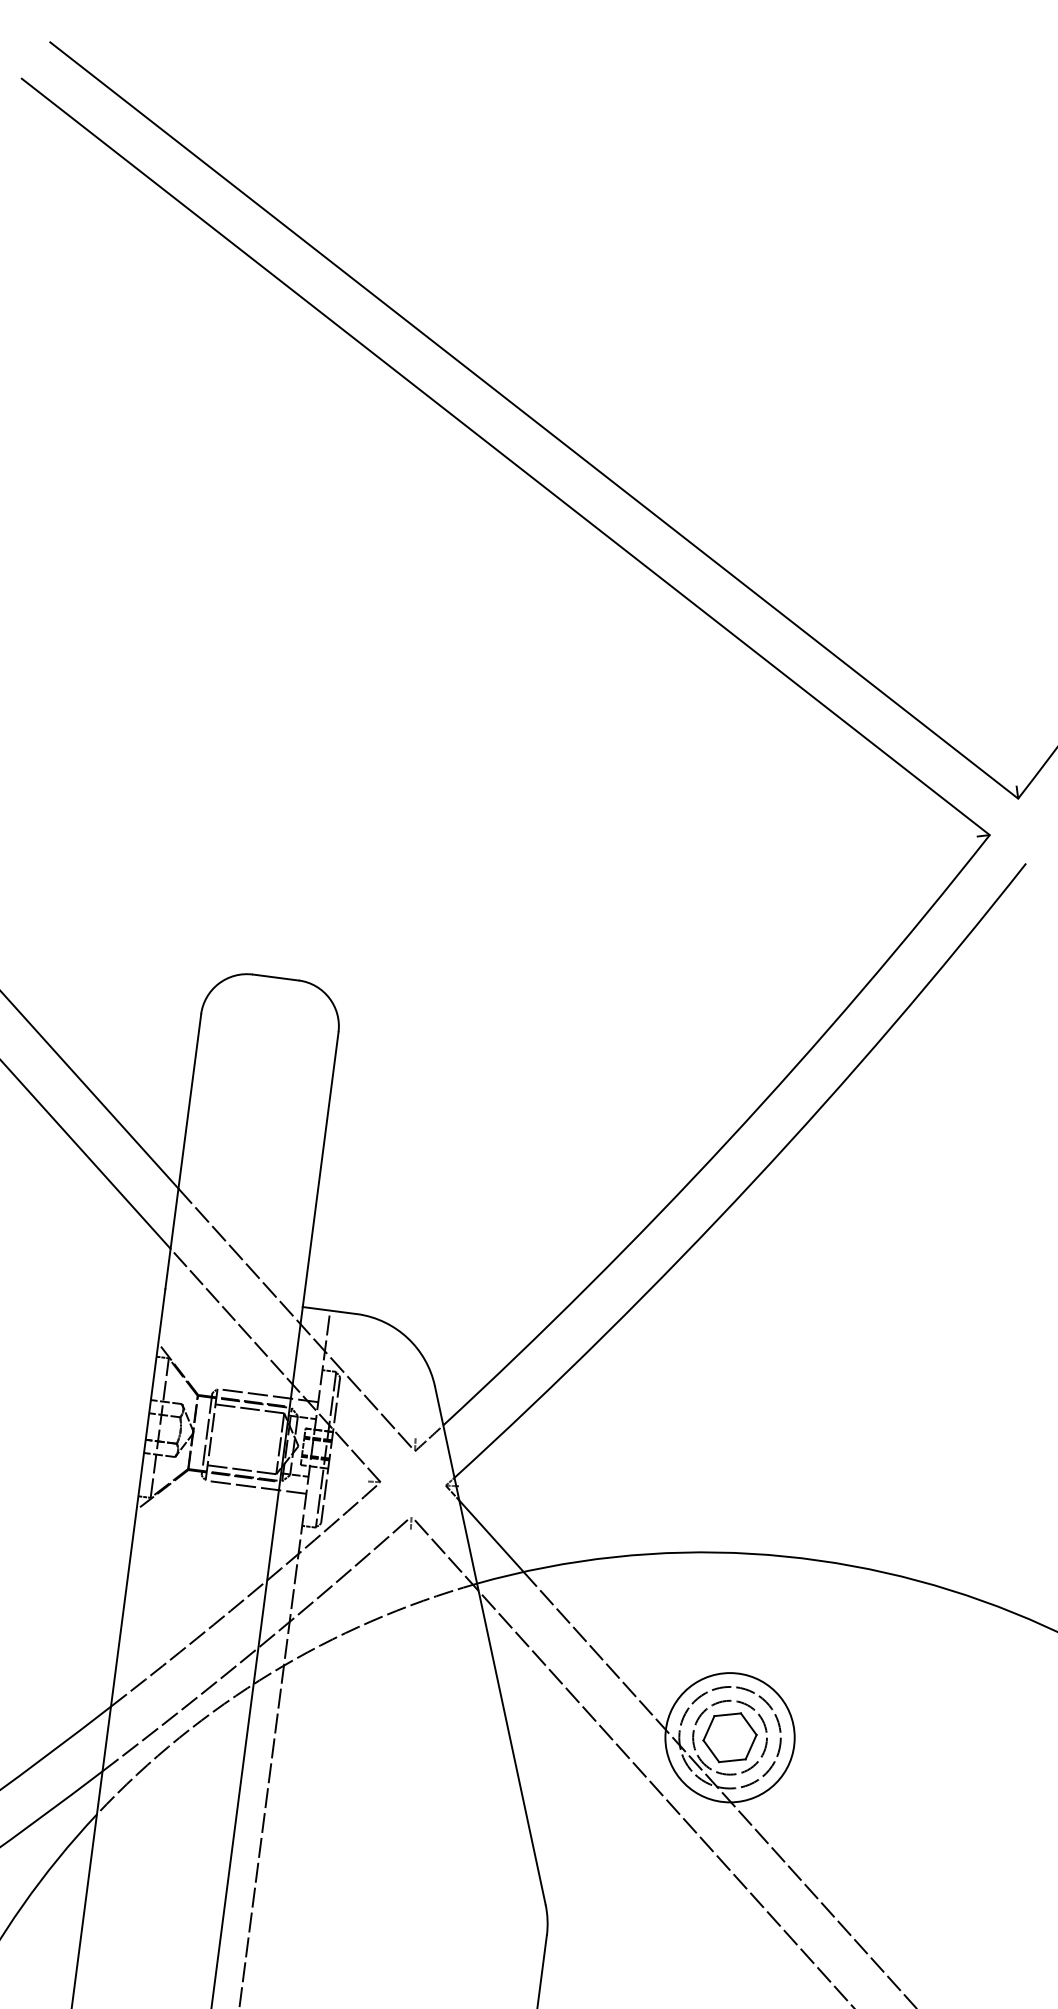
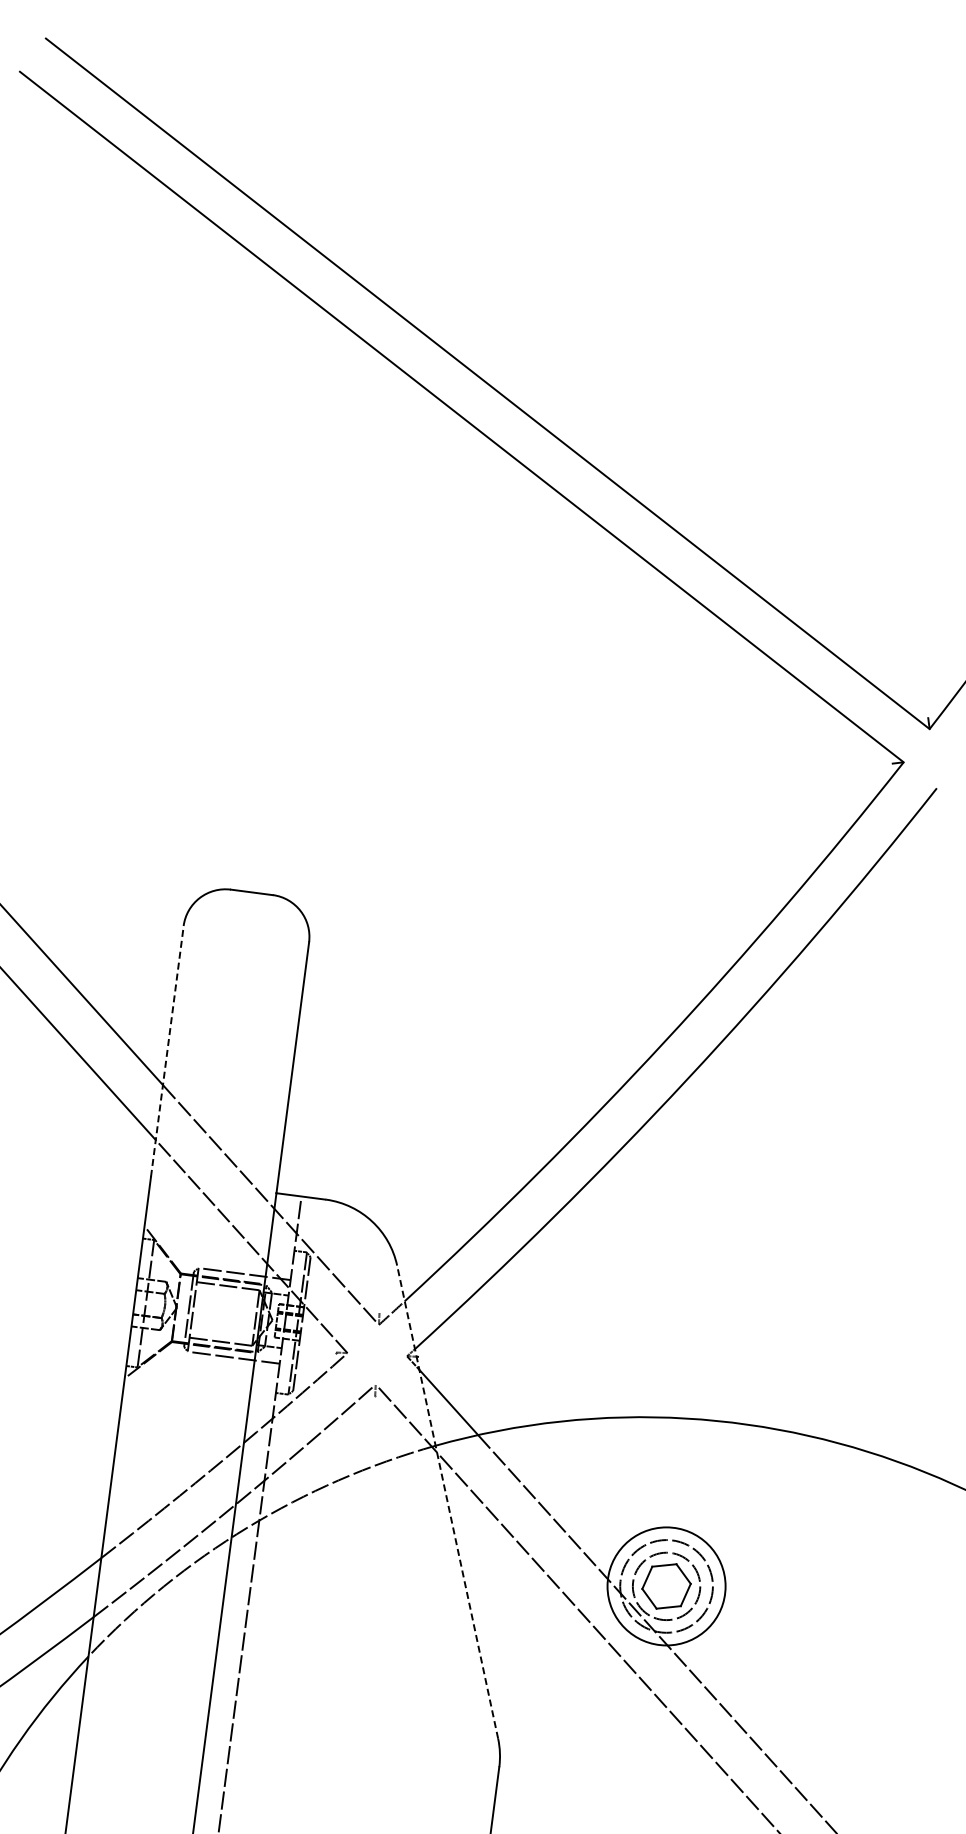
line: (183, 1150) -> (167, 1050), solid -> dashed
line: (490, 1645) -> (447, 1502), solid -> dashed

